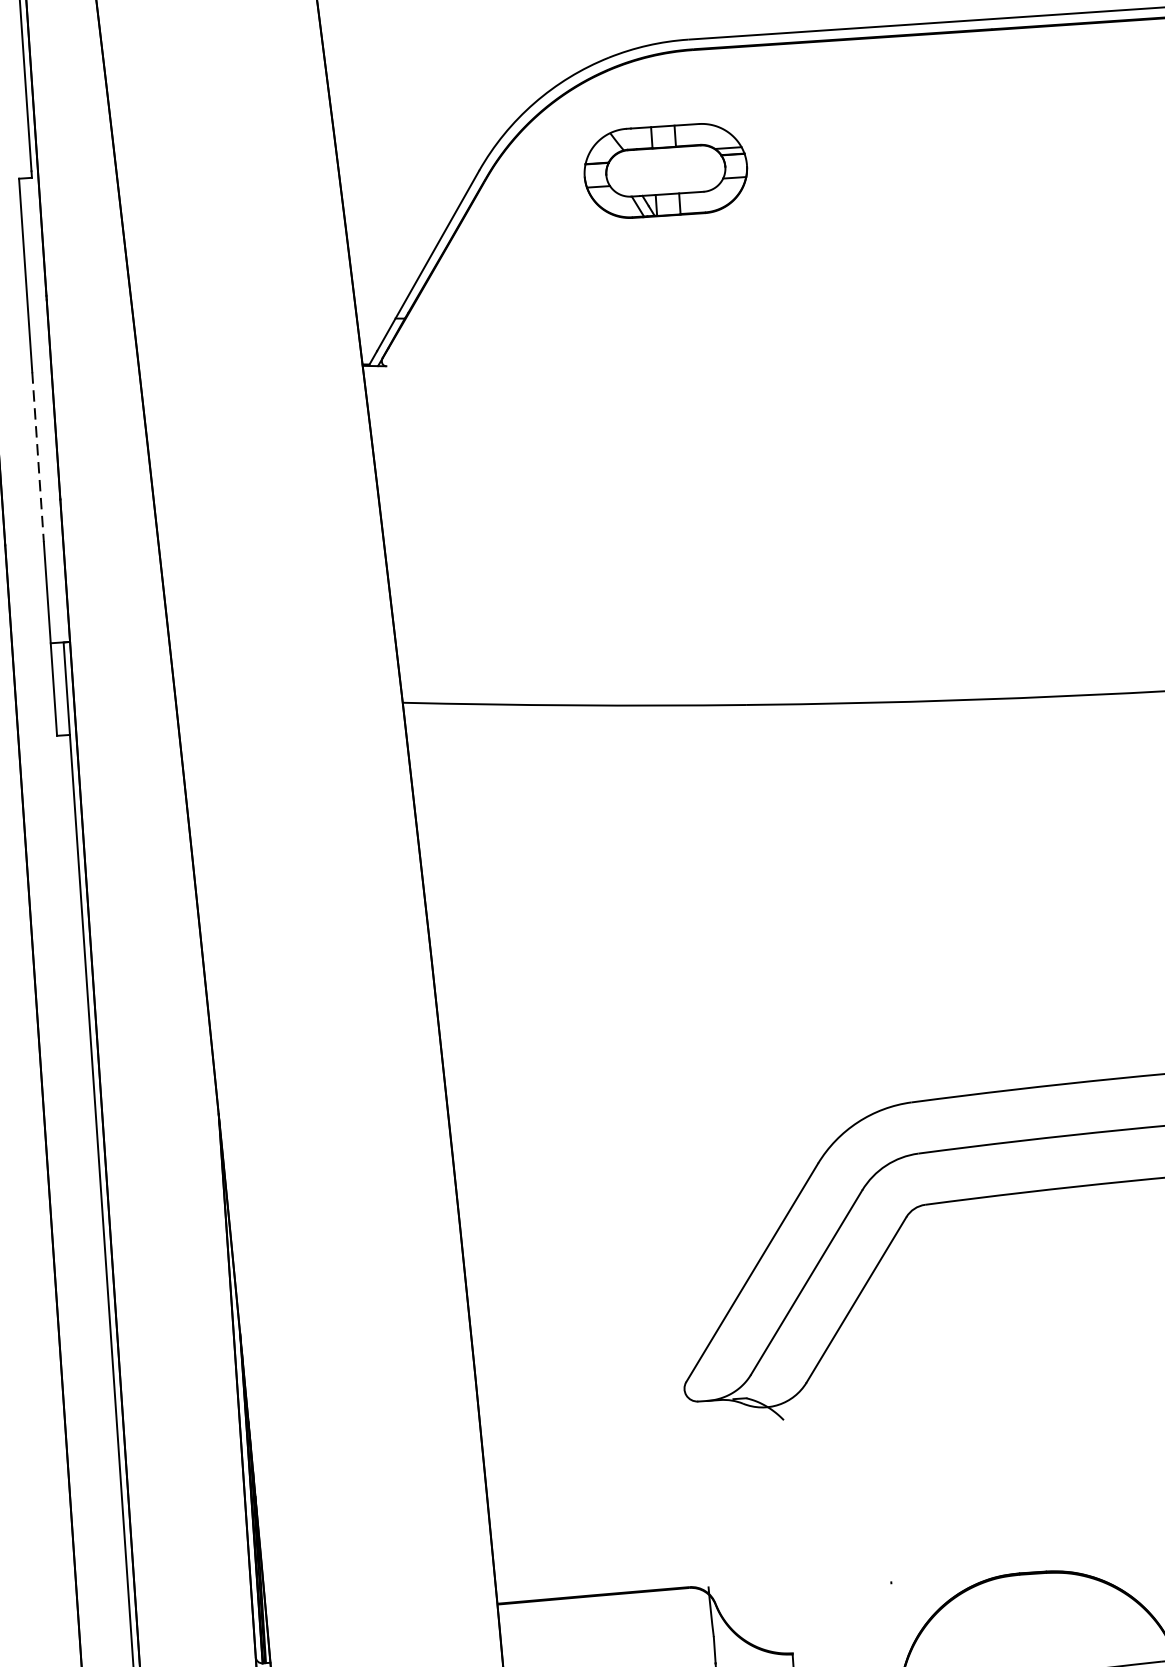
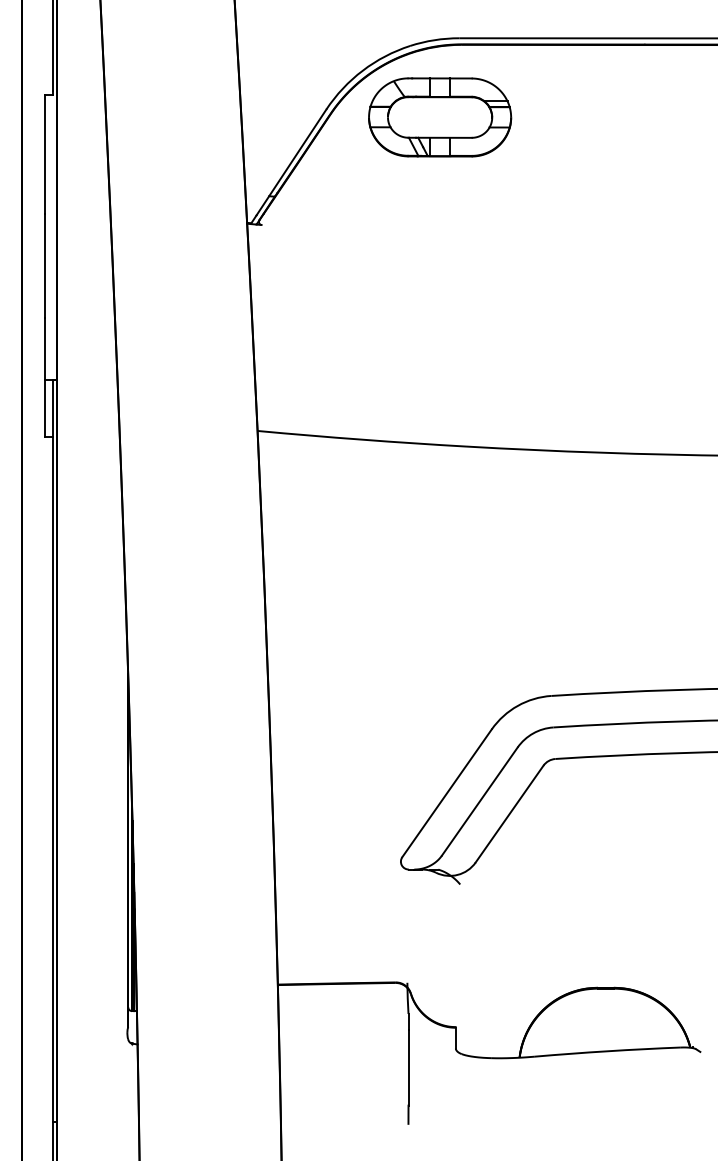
part: (666, 171) -> (440, 117), size x1.43
line: (38, 458) -> (45, 266), dashed -> solid

